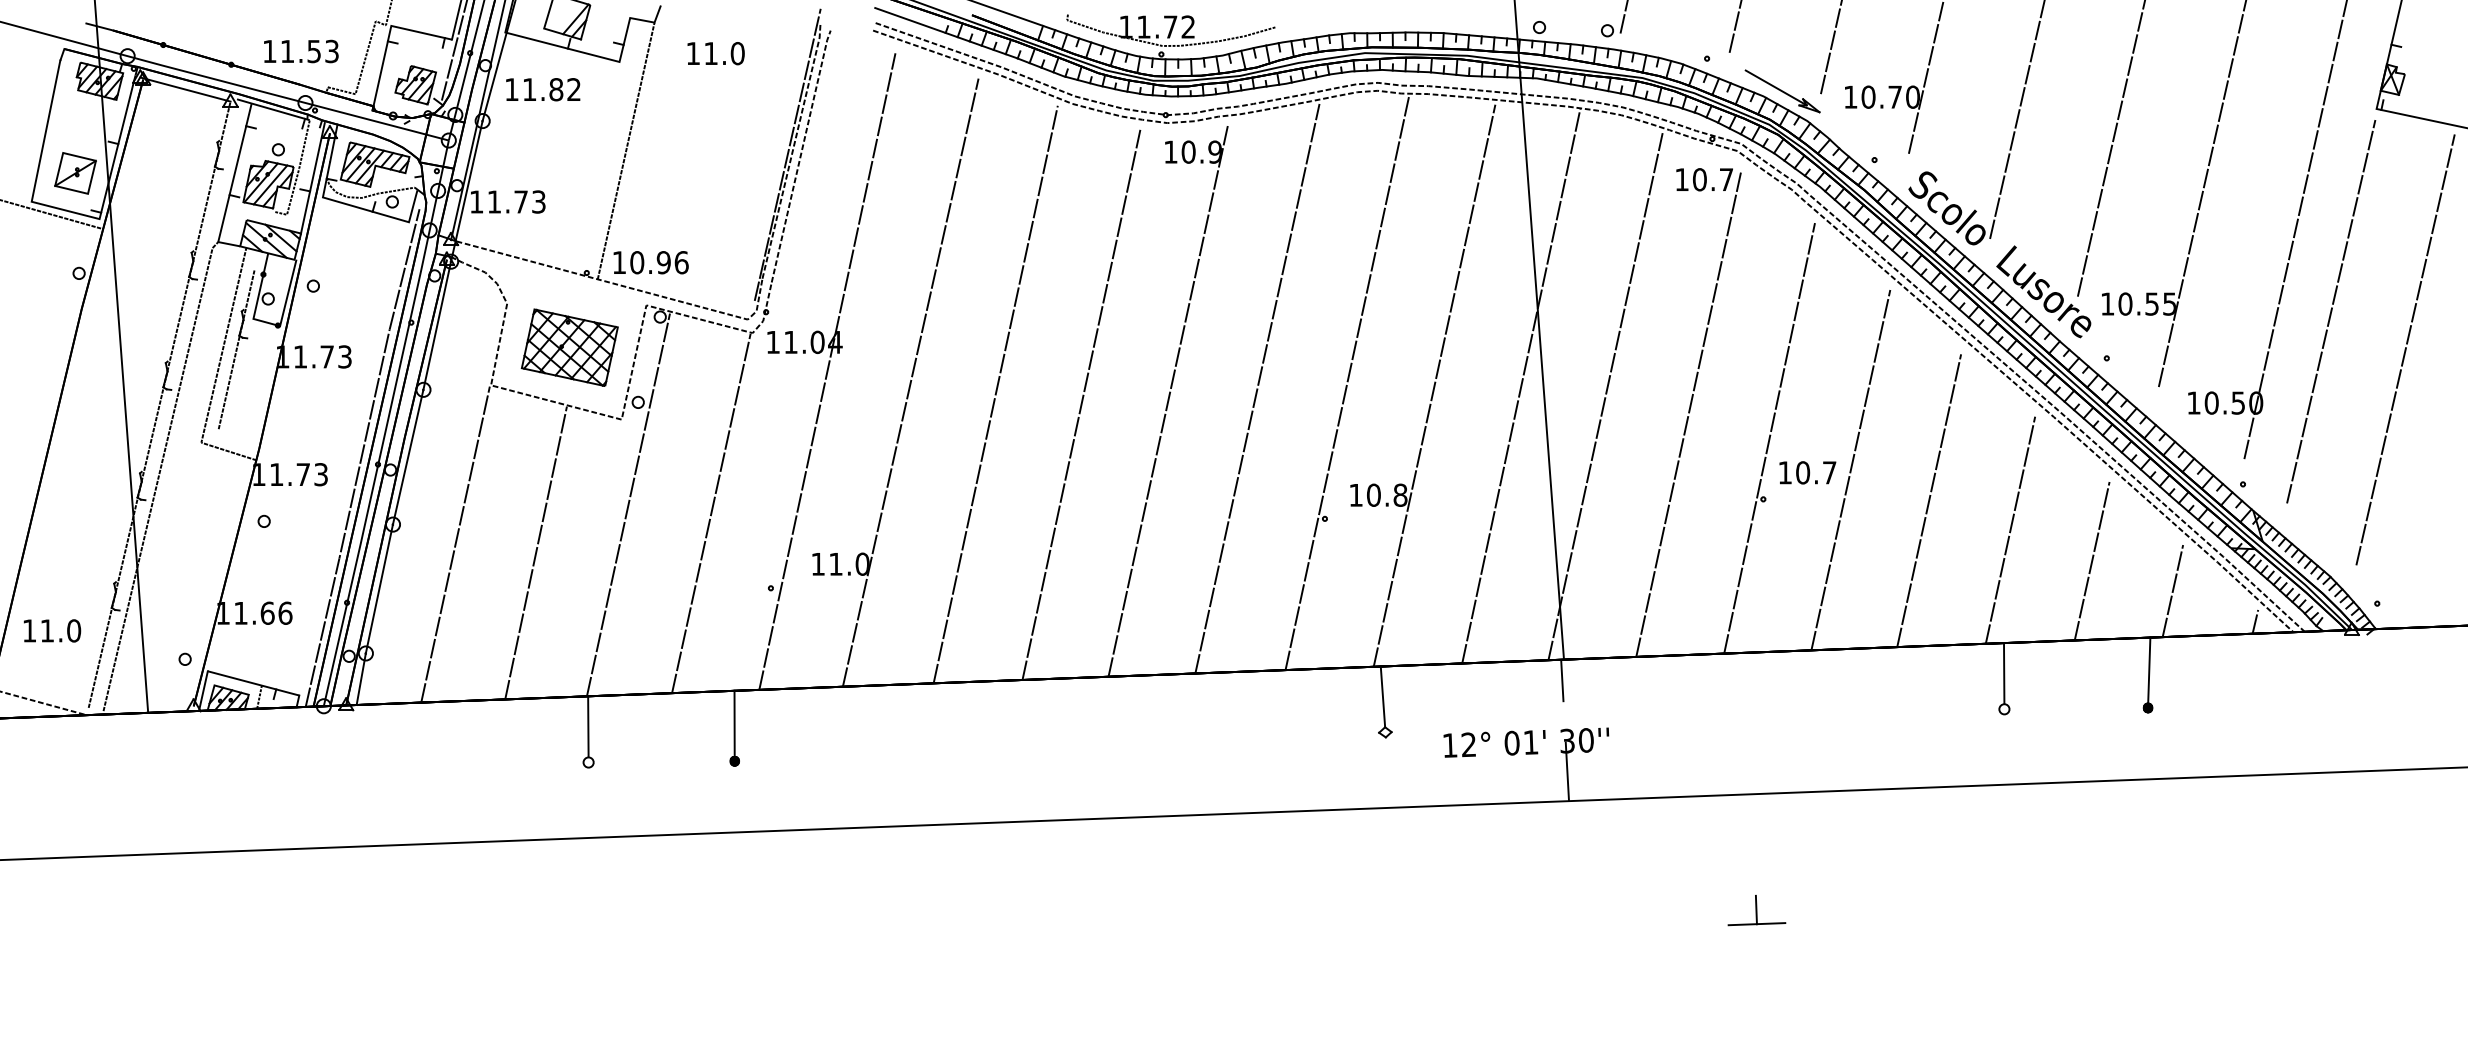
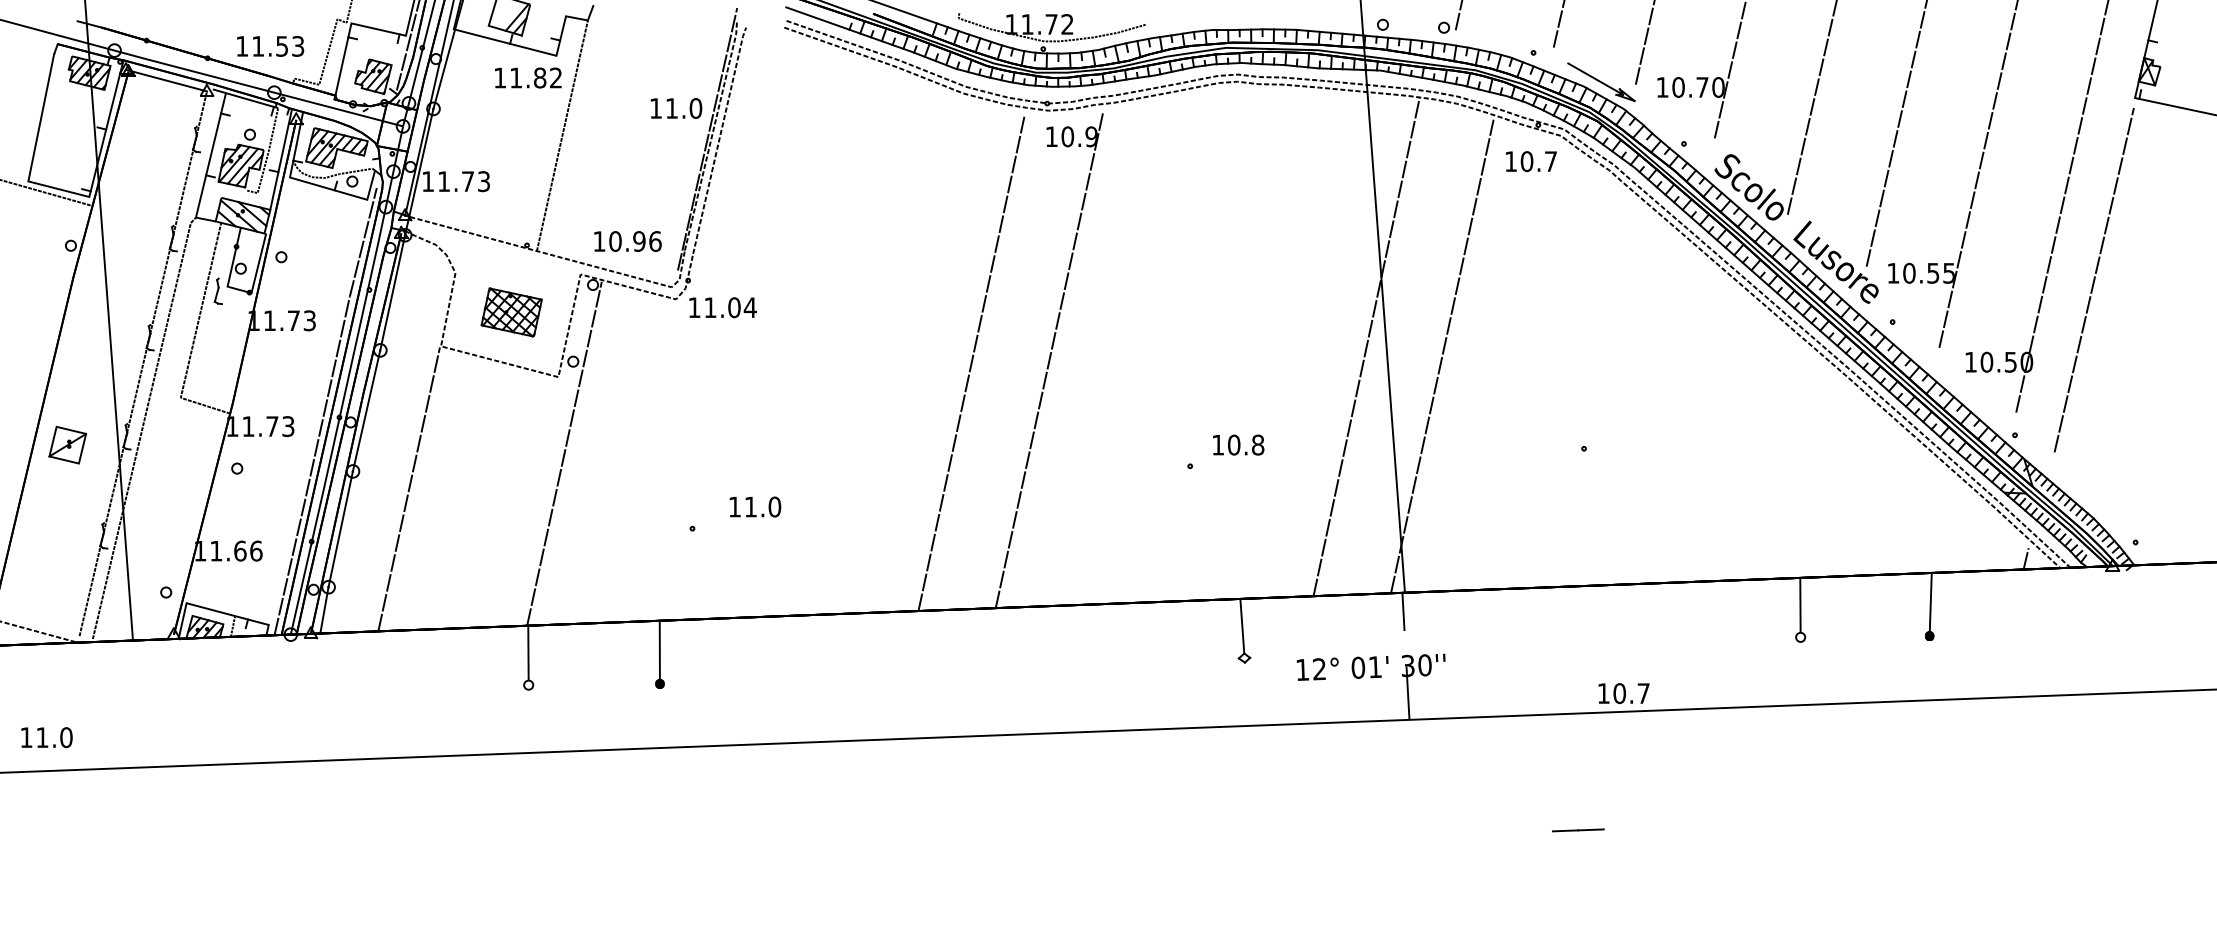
text: (715, 53) -> (675, 108), moved
text: (543, 89) -> (528, 77), moved
part: (75, 173) -> (67, 445), moved
text: (650, 262) -> (627, 241), moved
part: (569, 347) -> (511, 312), size x0.7
line: (236, 349) -> (212, 314), removed
line: (2405, 349) -> (2160, 314), removed
line: (827, 371) -> (743, 333), removed
line: (910, 382) -> (817, 343), removed
line: (1347, 382) -> (1210, 343), removed
line: (1434, 385) -> (1288, 346), removed
line: (1257, 388) -> (1129, 349), removed
line: (995, 394) -> (894, 354), removed
line: (1688, 413) -> (1516, 371), removed
line: (1769, 438) -> (1589, 394), removed
line: (1850, 470) -> (1662, 422), removed
text: (1807, 472) -> (1623, 693), moved
line: (1929, 500) -> (1733, 449), removed
line: (711, 513) -> (639, 461), removed
line: (2010, 529) -> (1806, 475), removed
line: (535, 552) -> (480, 496), removed
line: (2091, 560) -> (1878, 503), removed
line: (2172, 591) -> (1951, 531), removed
text: (52, 630) -> (47, 737), moved
line: (1755, 909) -> (1577, 817), removed

